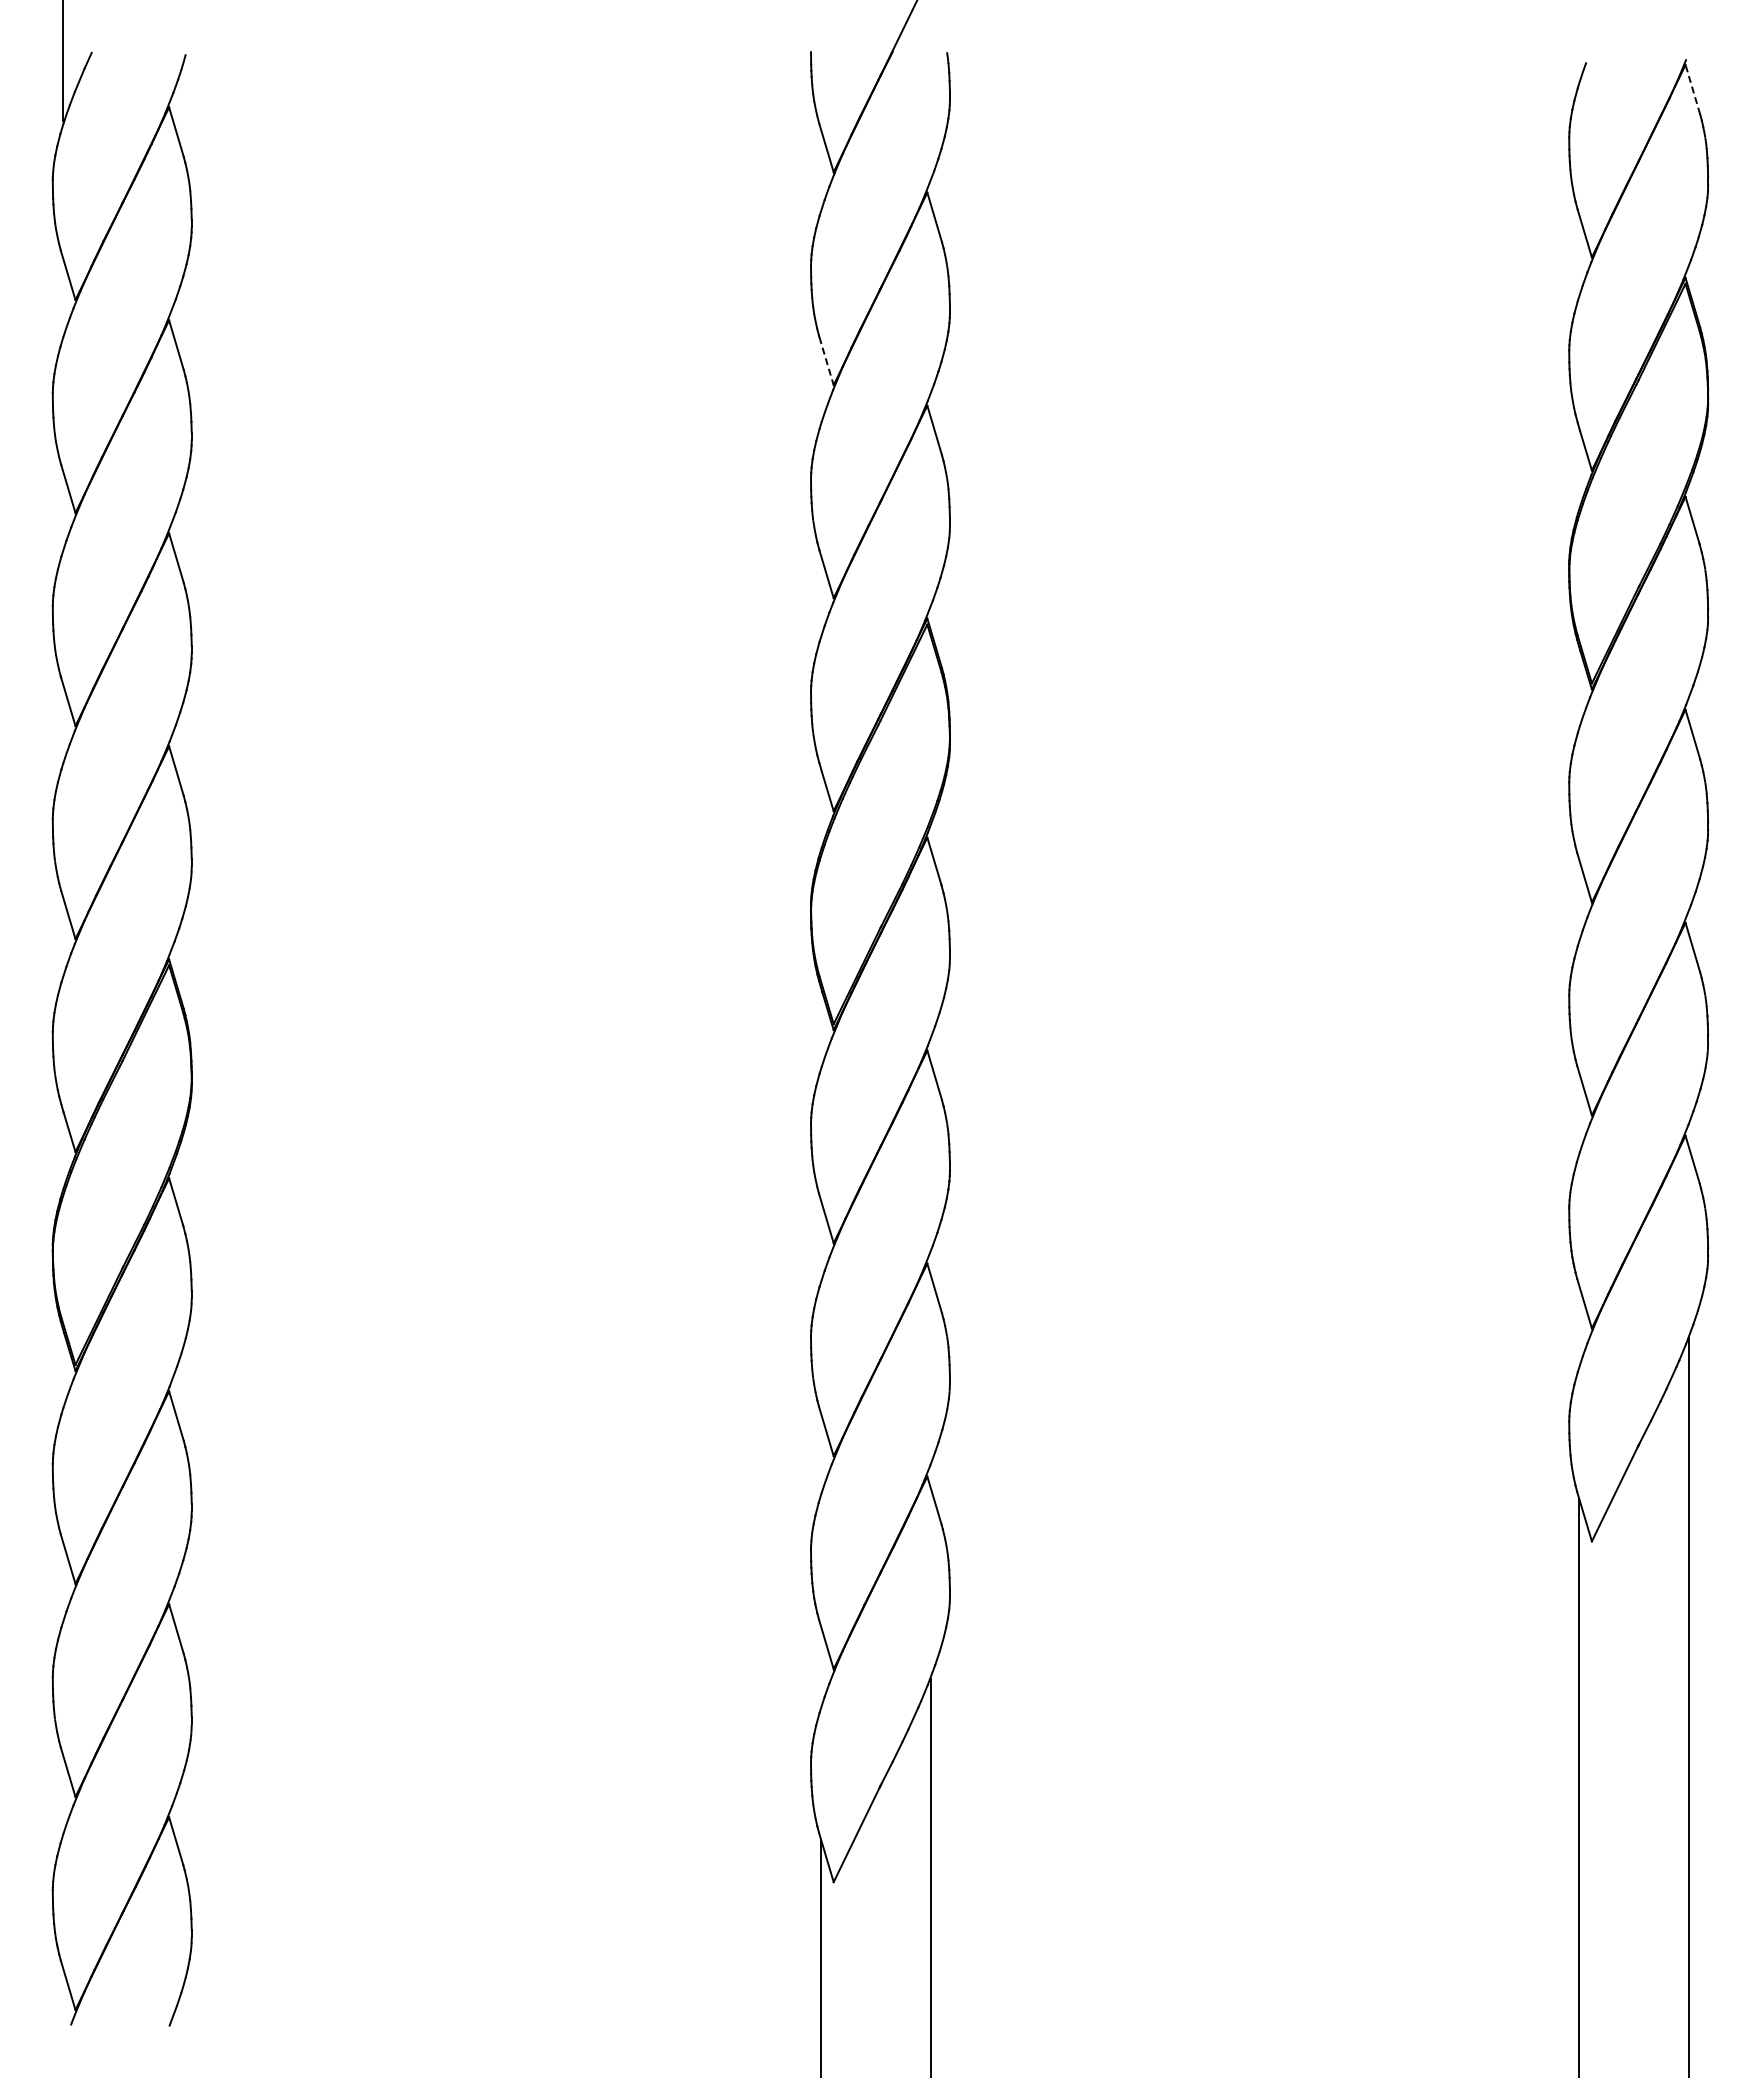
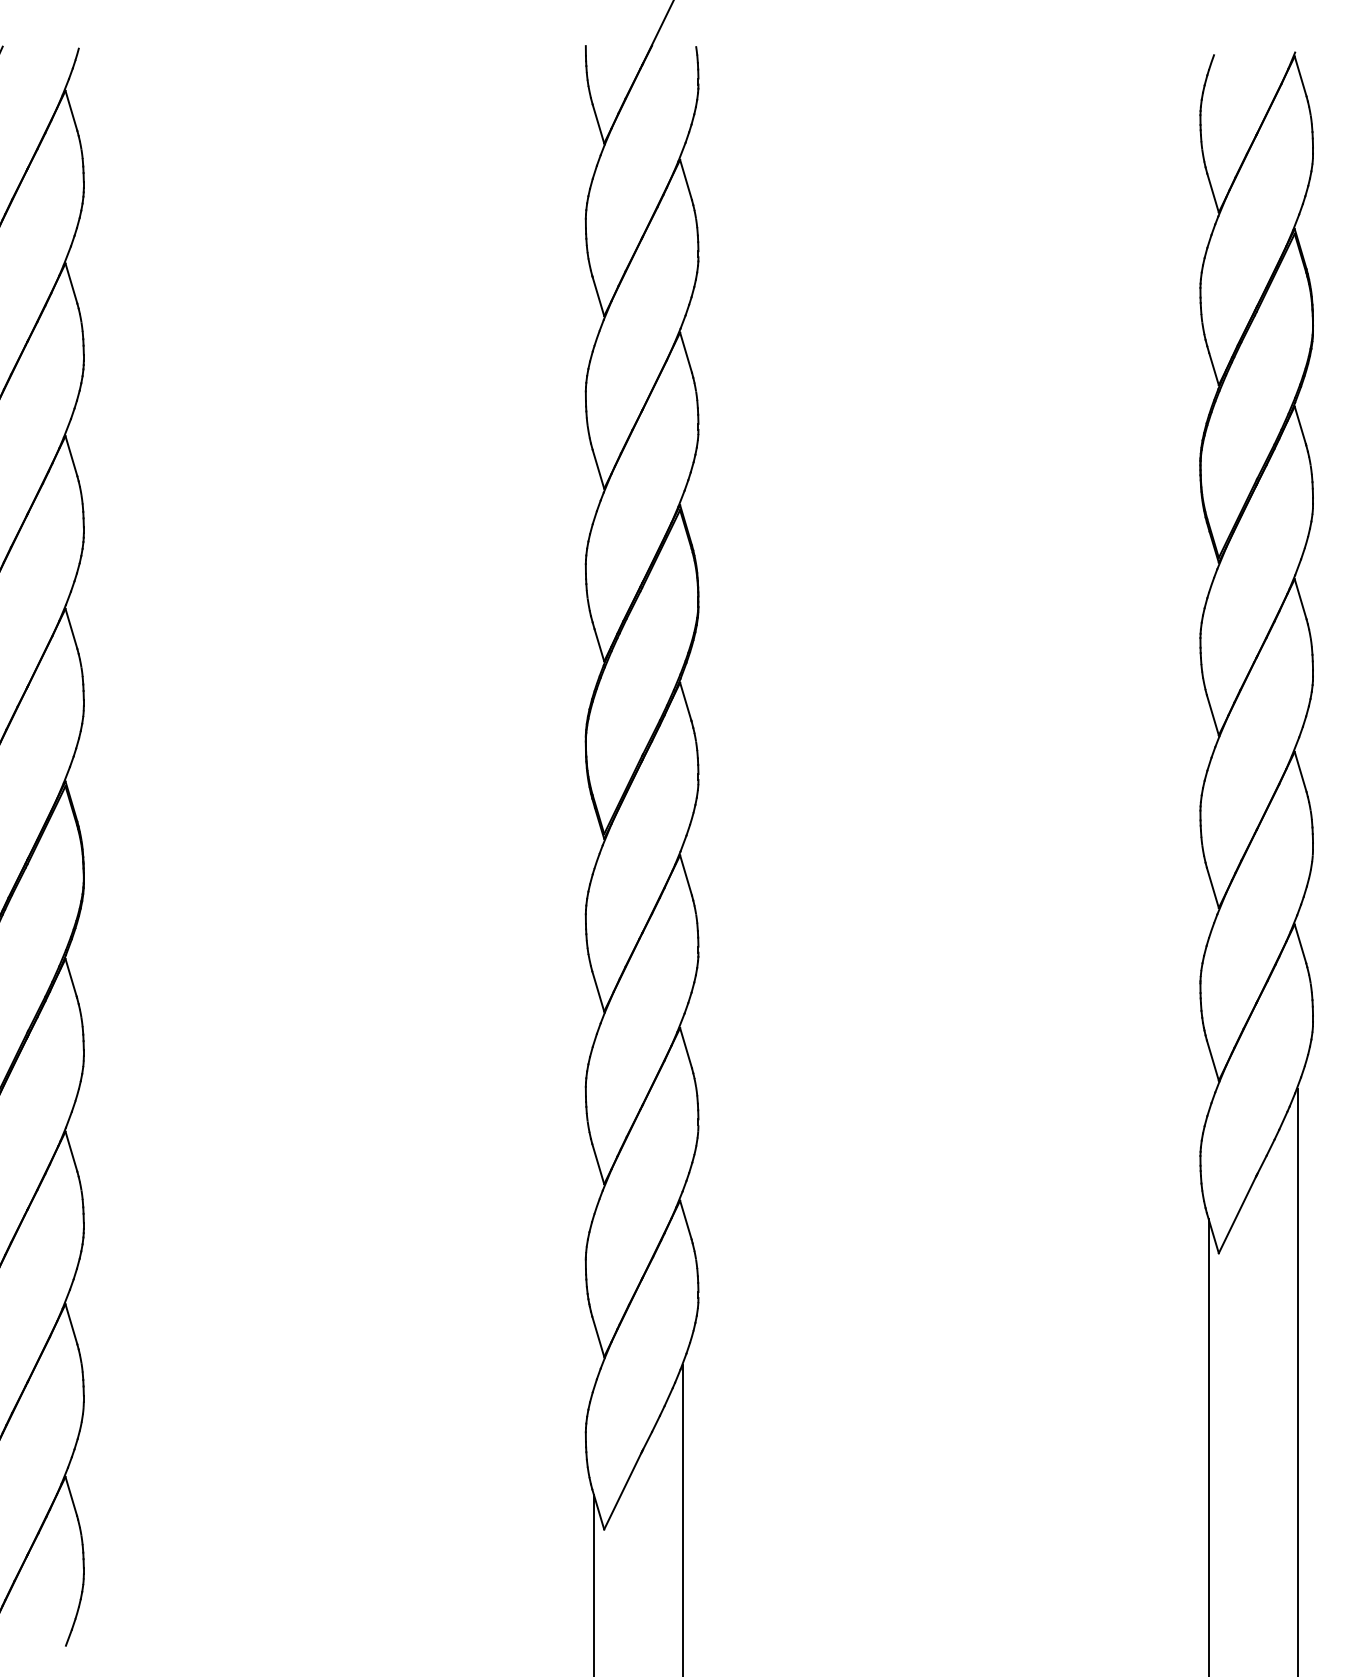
line: (1692, 89) -> (1300, 76), dashed -> solid
line: (826, 361) -> (598, 296), dashed -> solid

